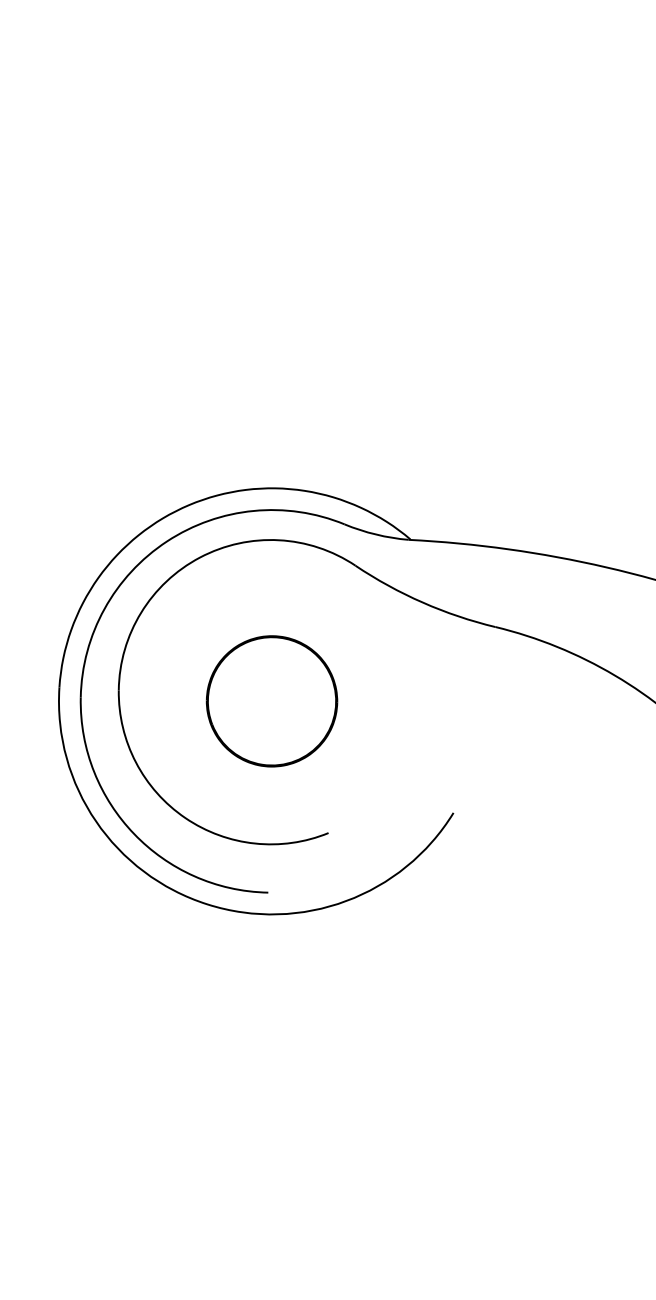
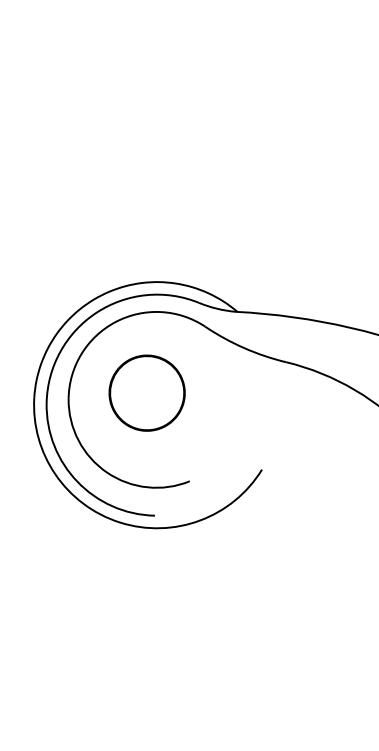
part: (270, 700) -> (146, 392), moved

